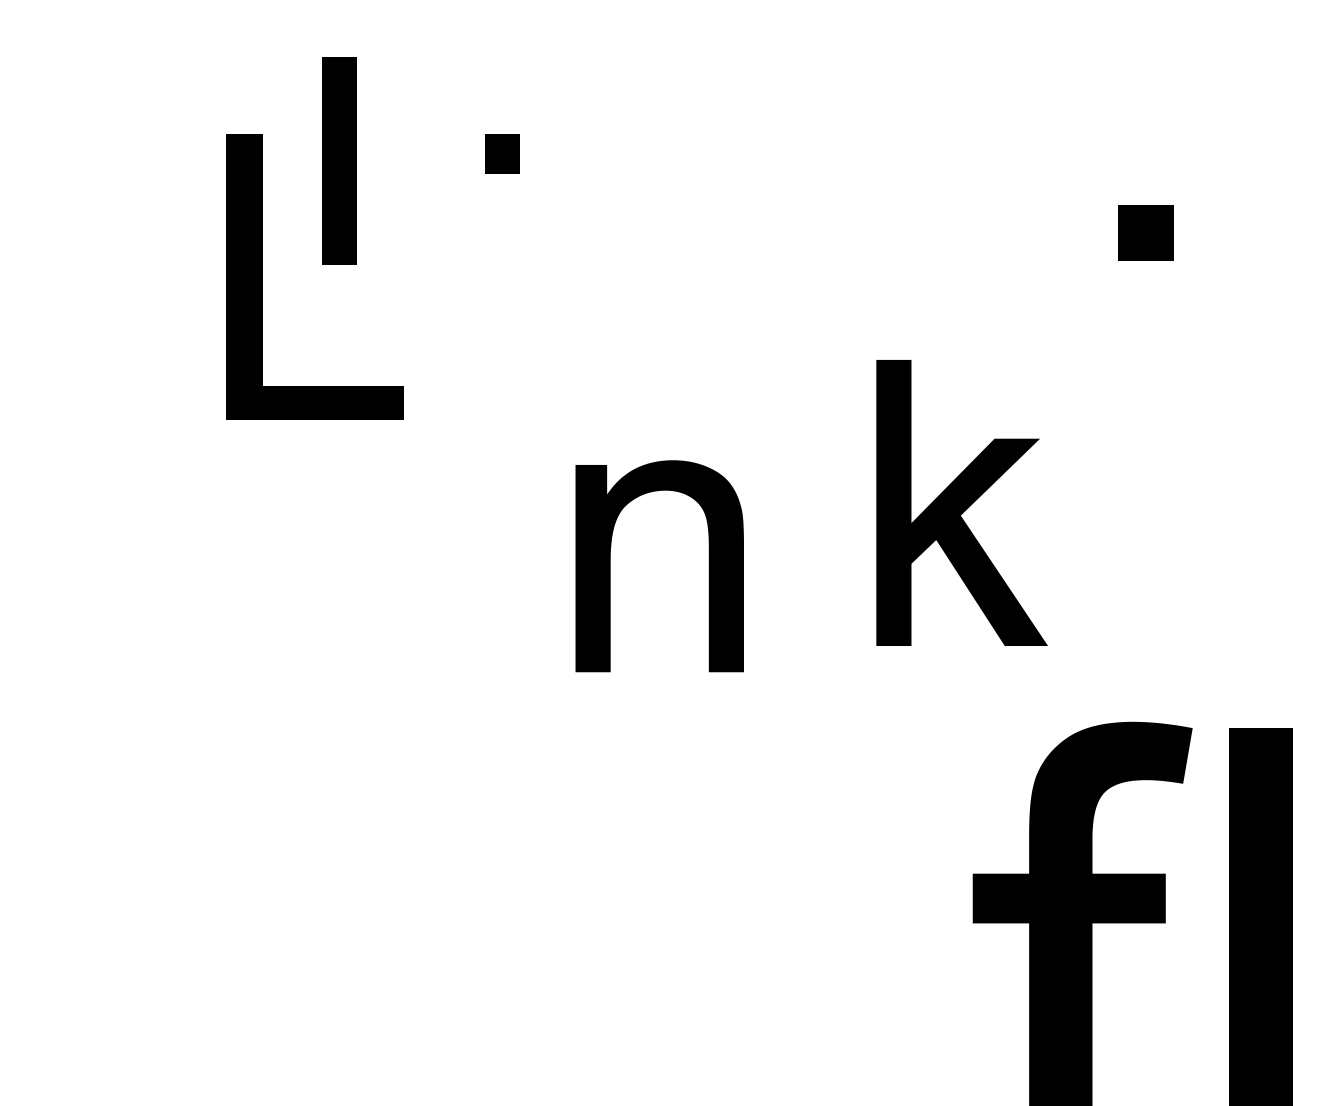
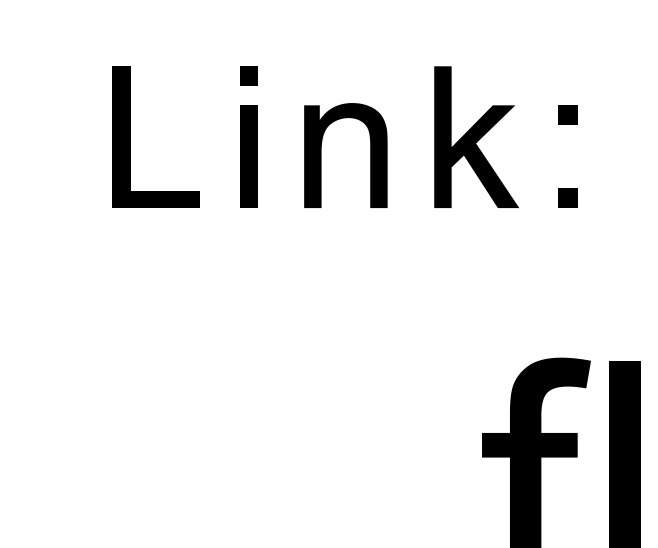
part: (338, 160) -> (248, 156), moved
part: (1145, 231) -> (567, 114), size x0.71
fill: (1145, 400) -> (567, 198), added
part: (961, 501) -> (476, 136), moved
part: (610, 566) -> (321, 155), moved

